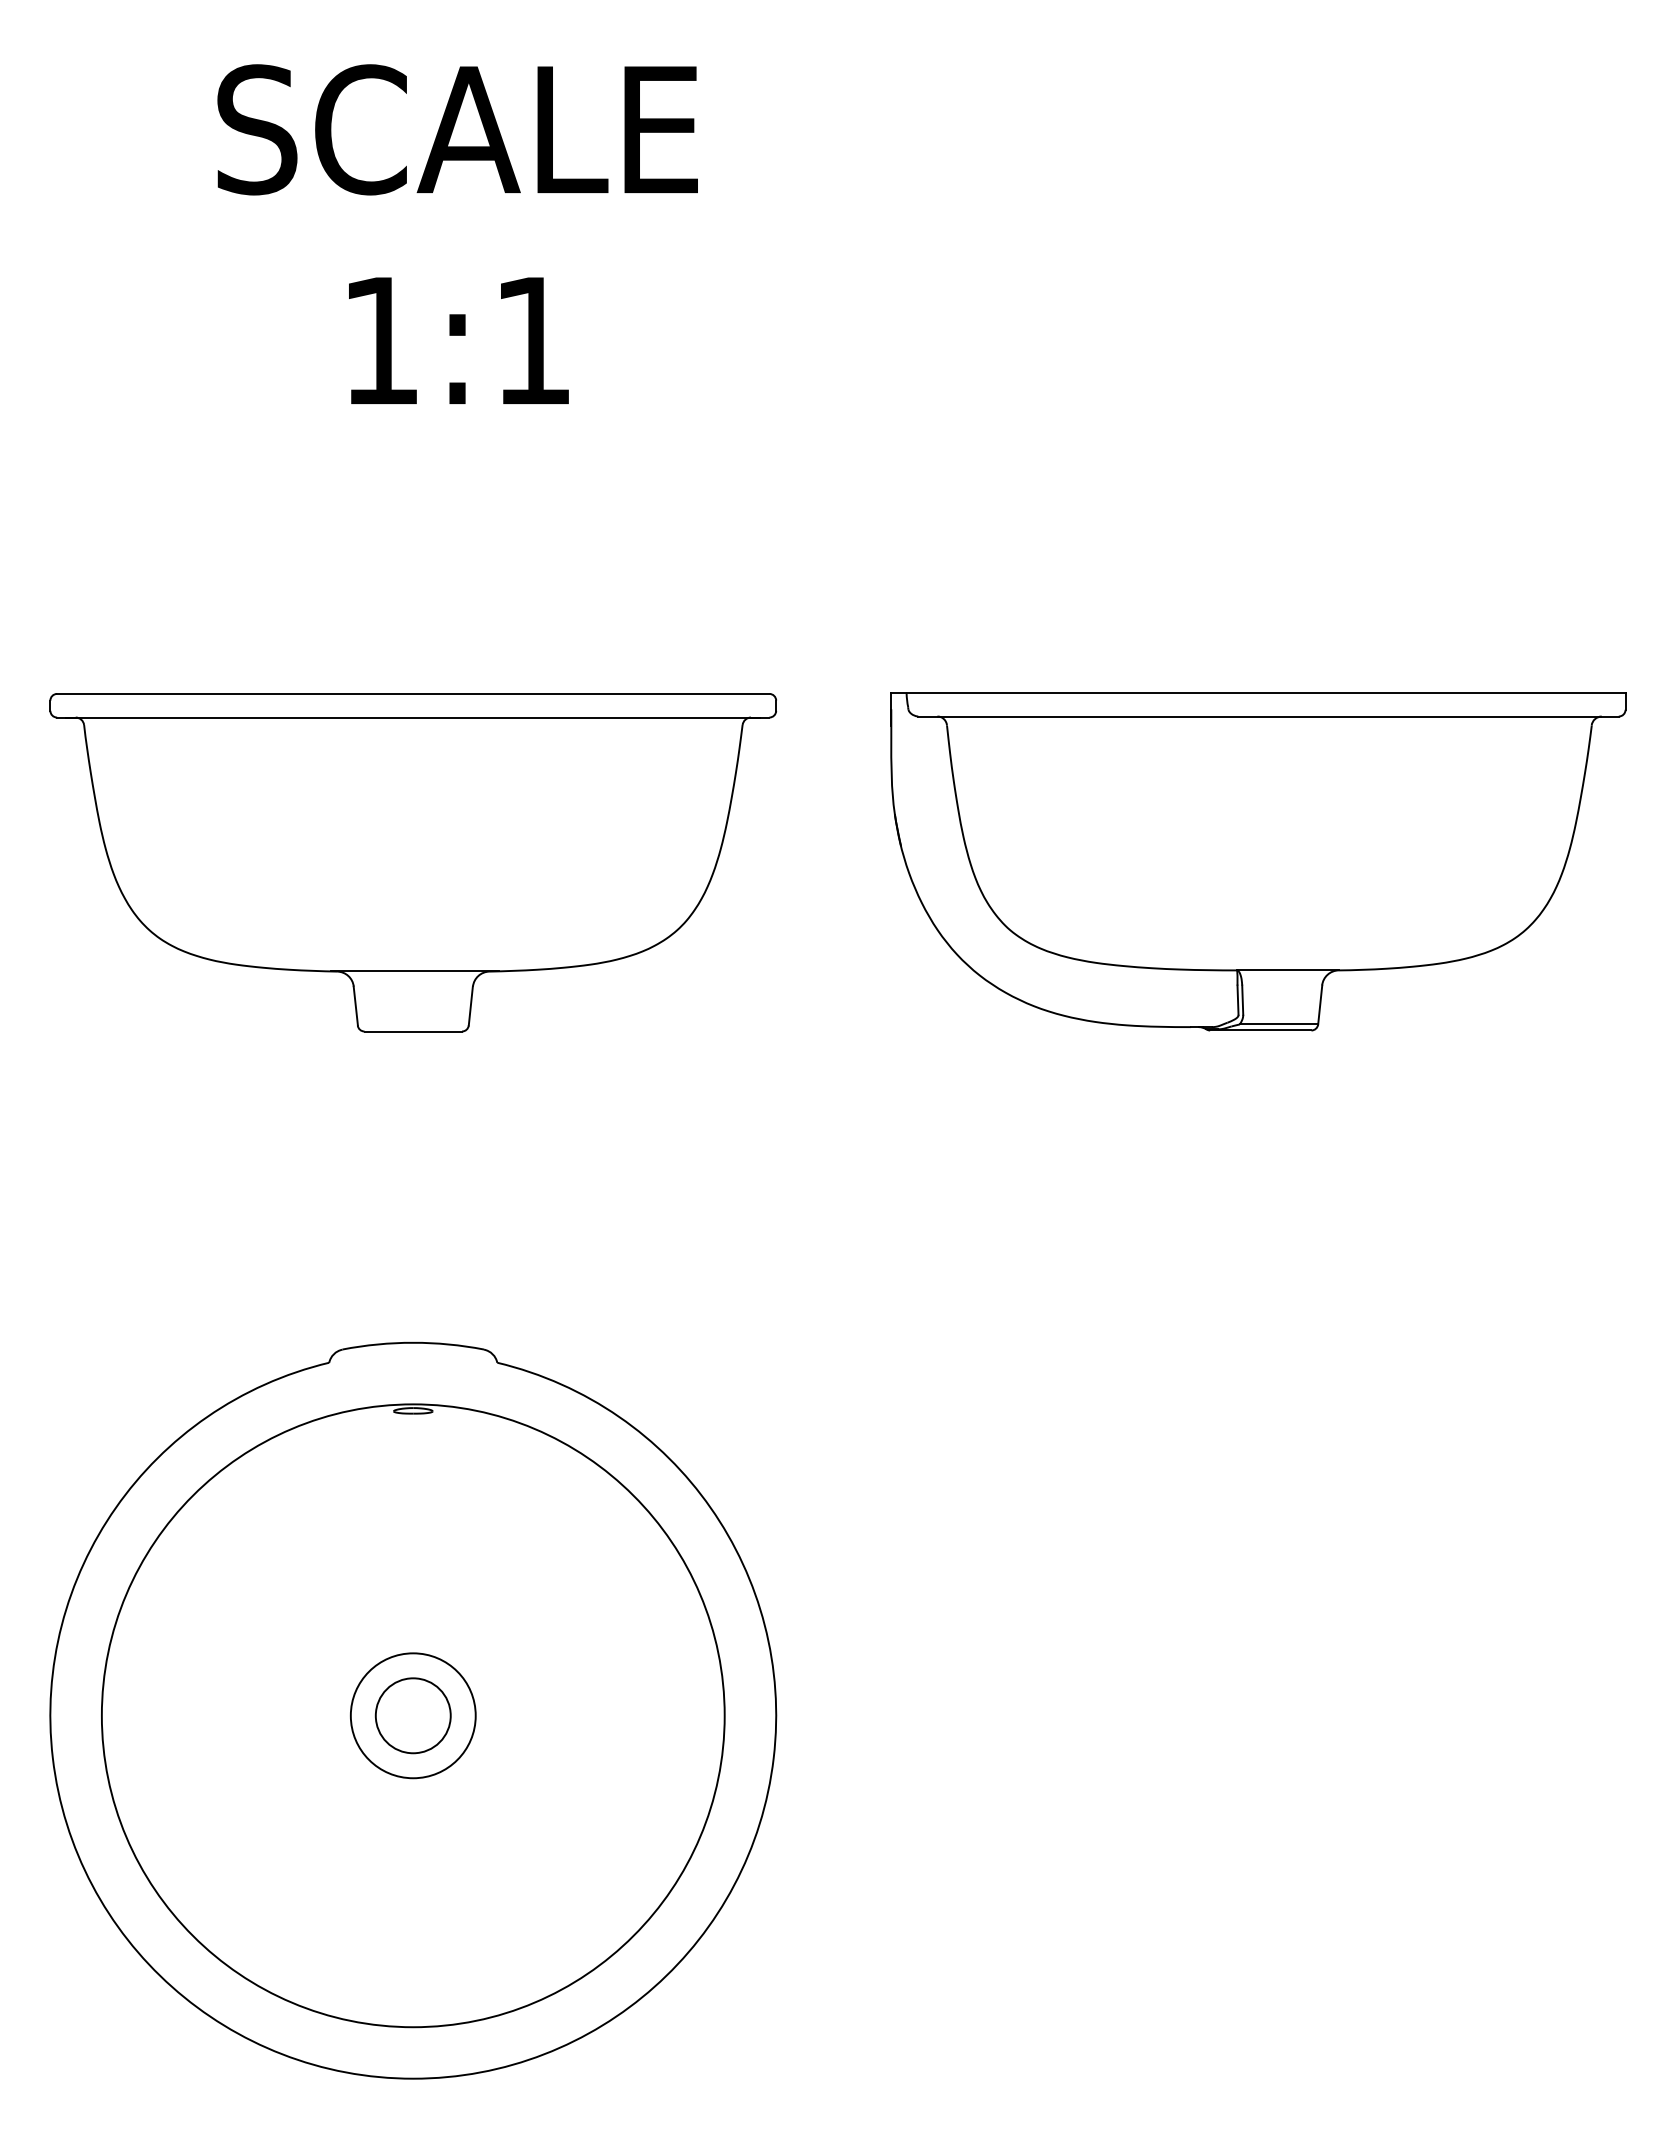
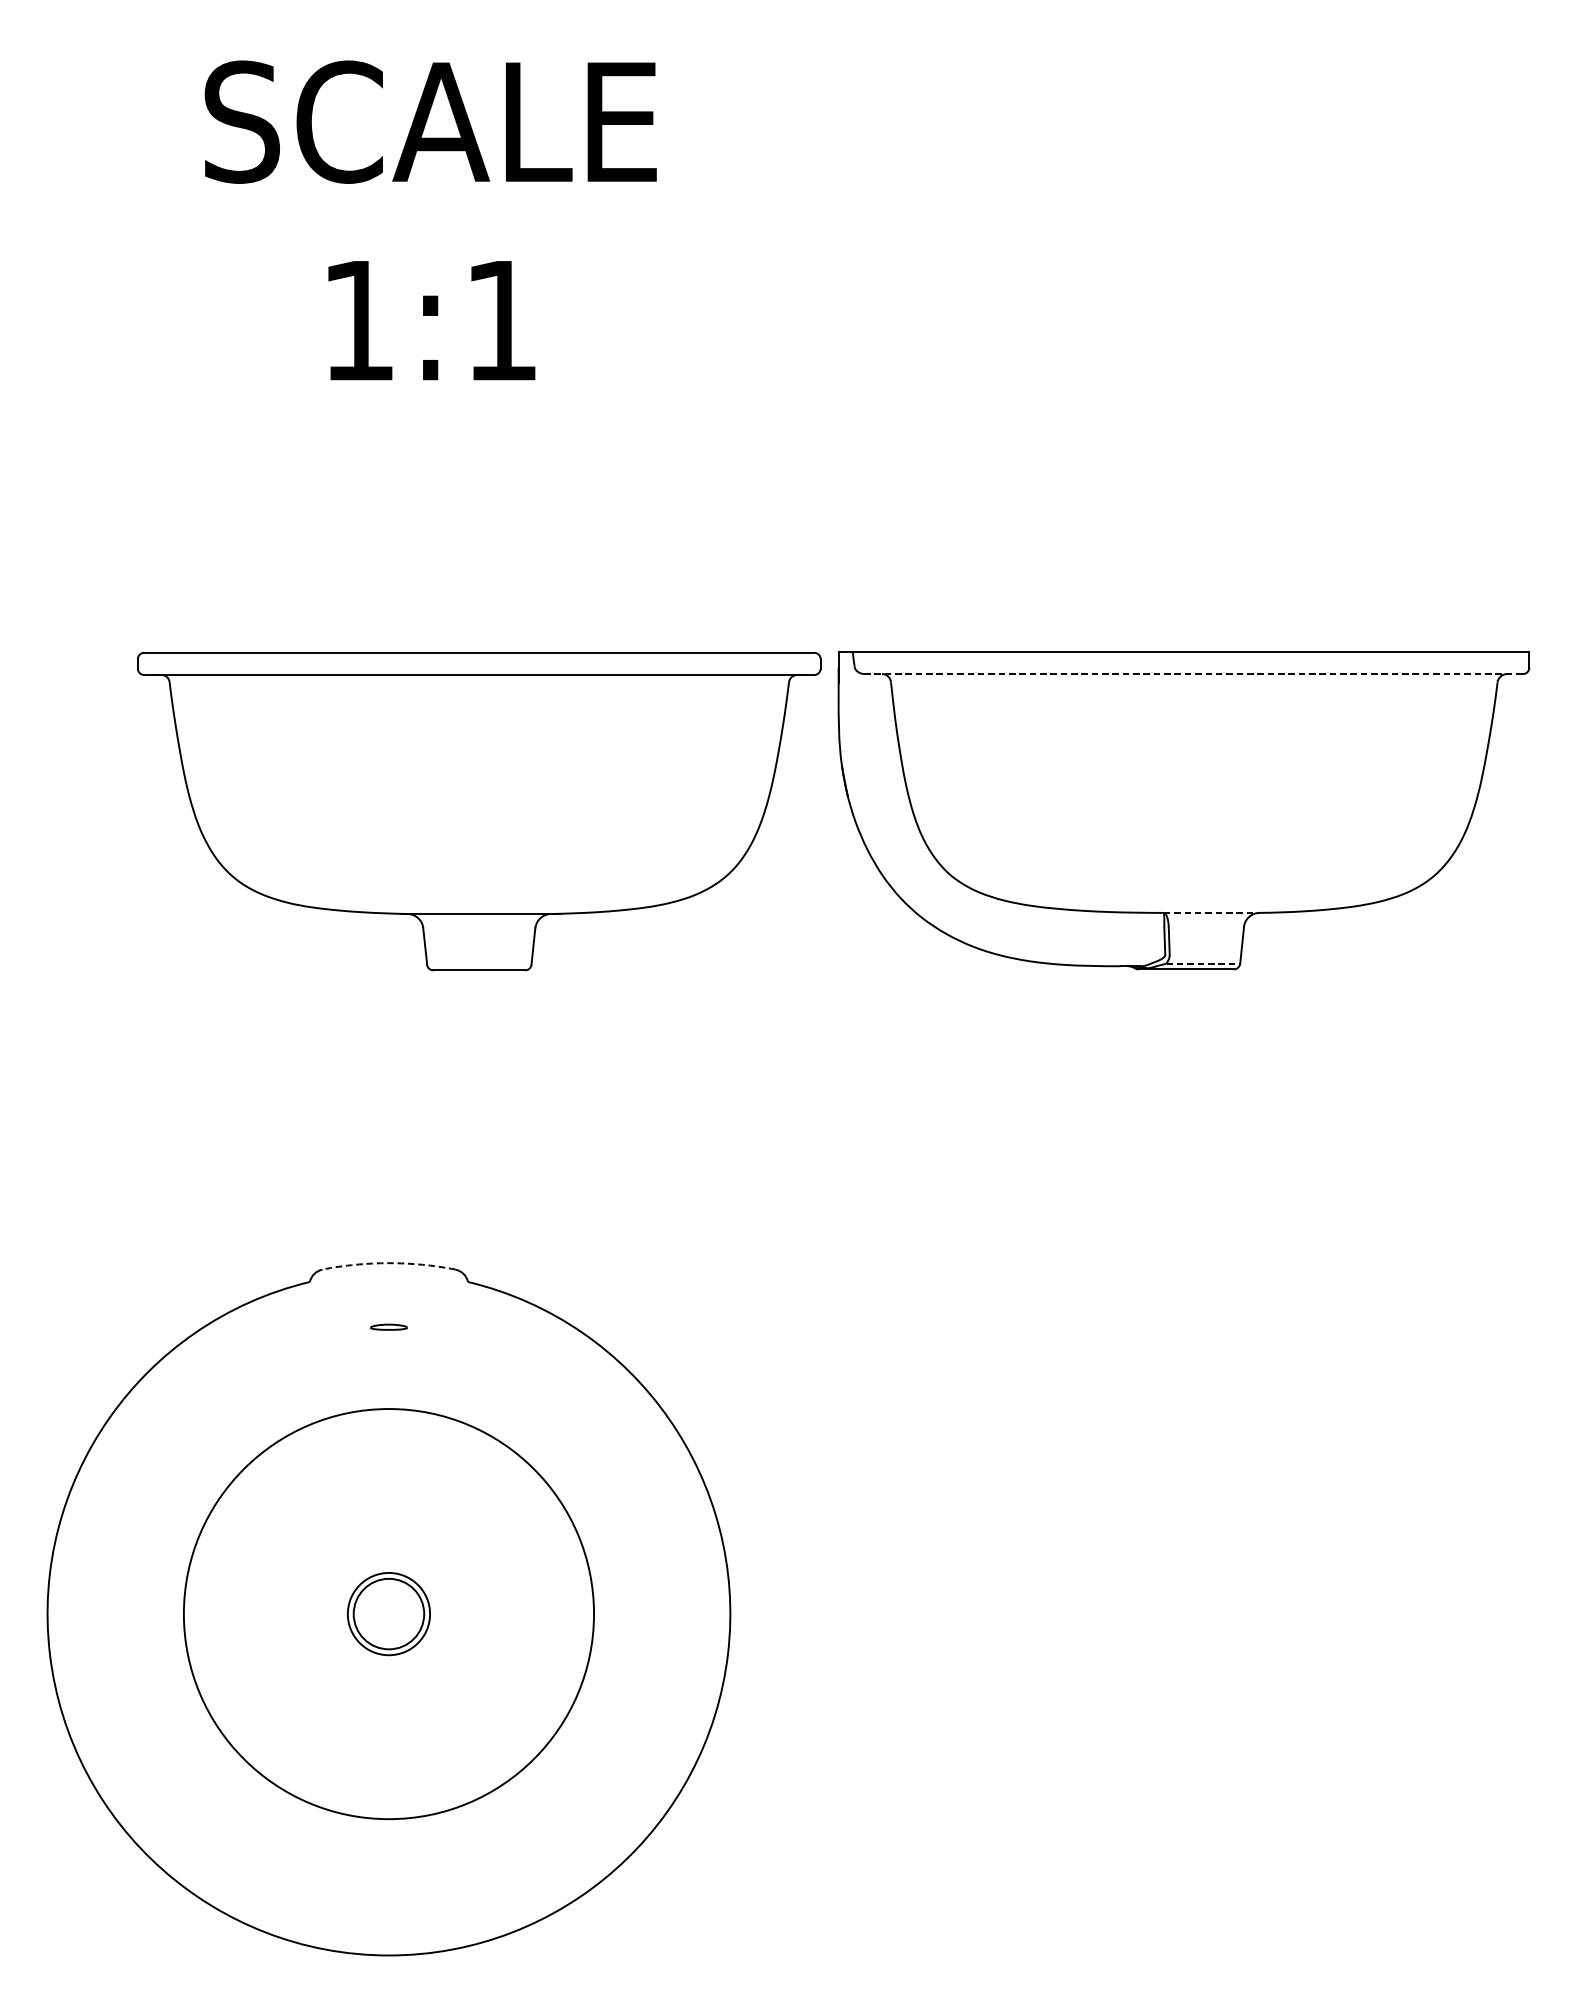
line: (1269, 716) -> (1194, 674), solid -> dashed
part: (412, 862) -> (478, 811), moved
line: (1287, 970) -> (1211, 912), solid -> dashed
line: (1279, 1024) -> (1203, 963), solid -> dashed
arc: (413, 1342) -> (389, 1262), solid -> dashed
circle: (412, 1715) -> (388, 1613), size x0.7
circle: (412, 1715) -> (388, 1613), size x0.7

